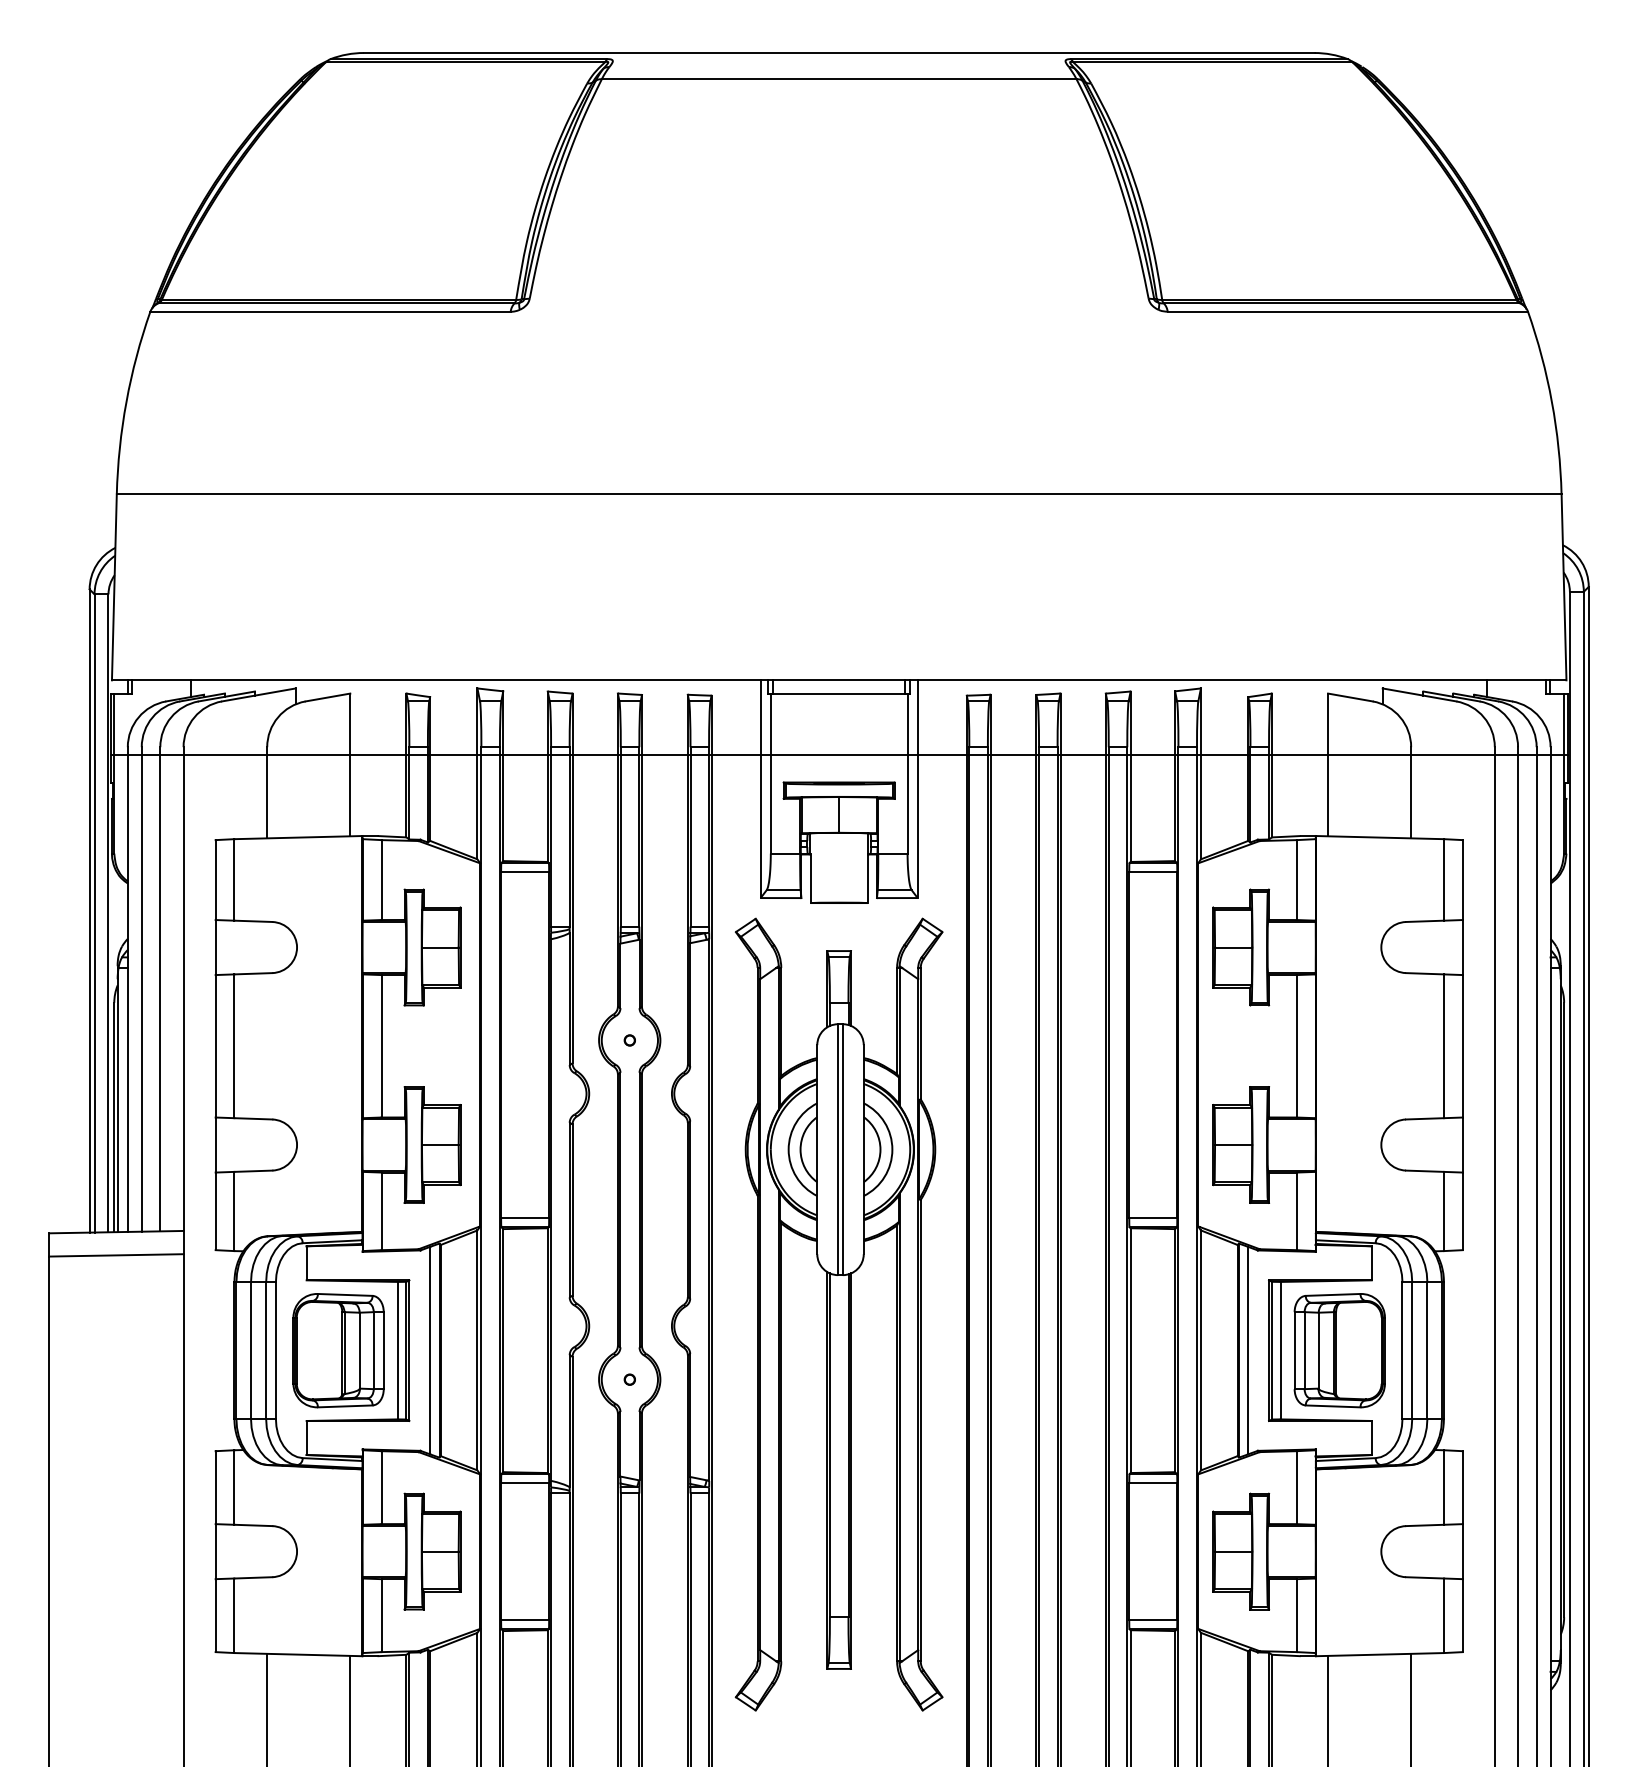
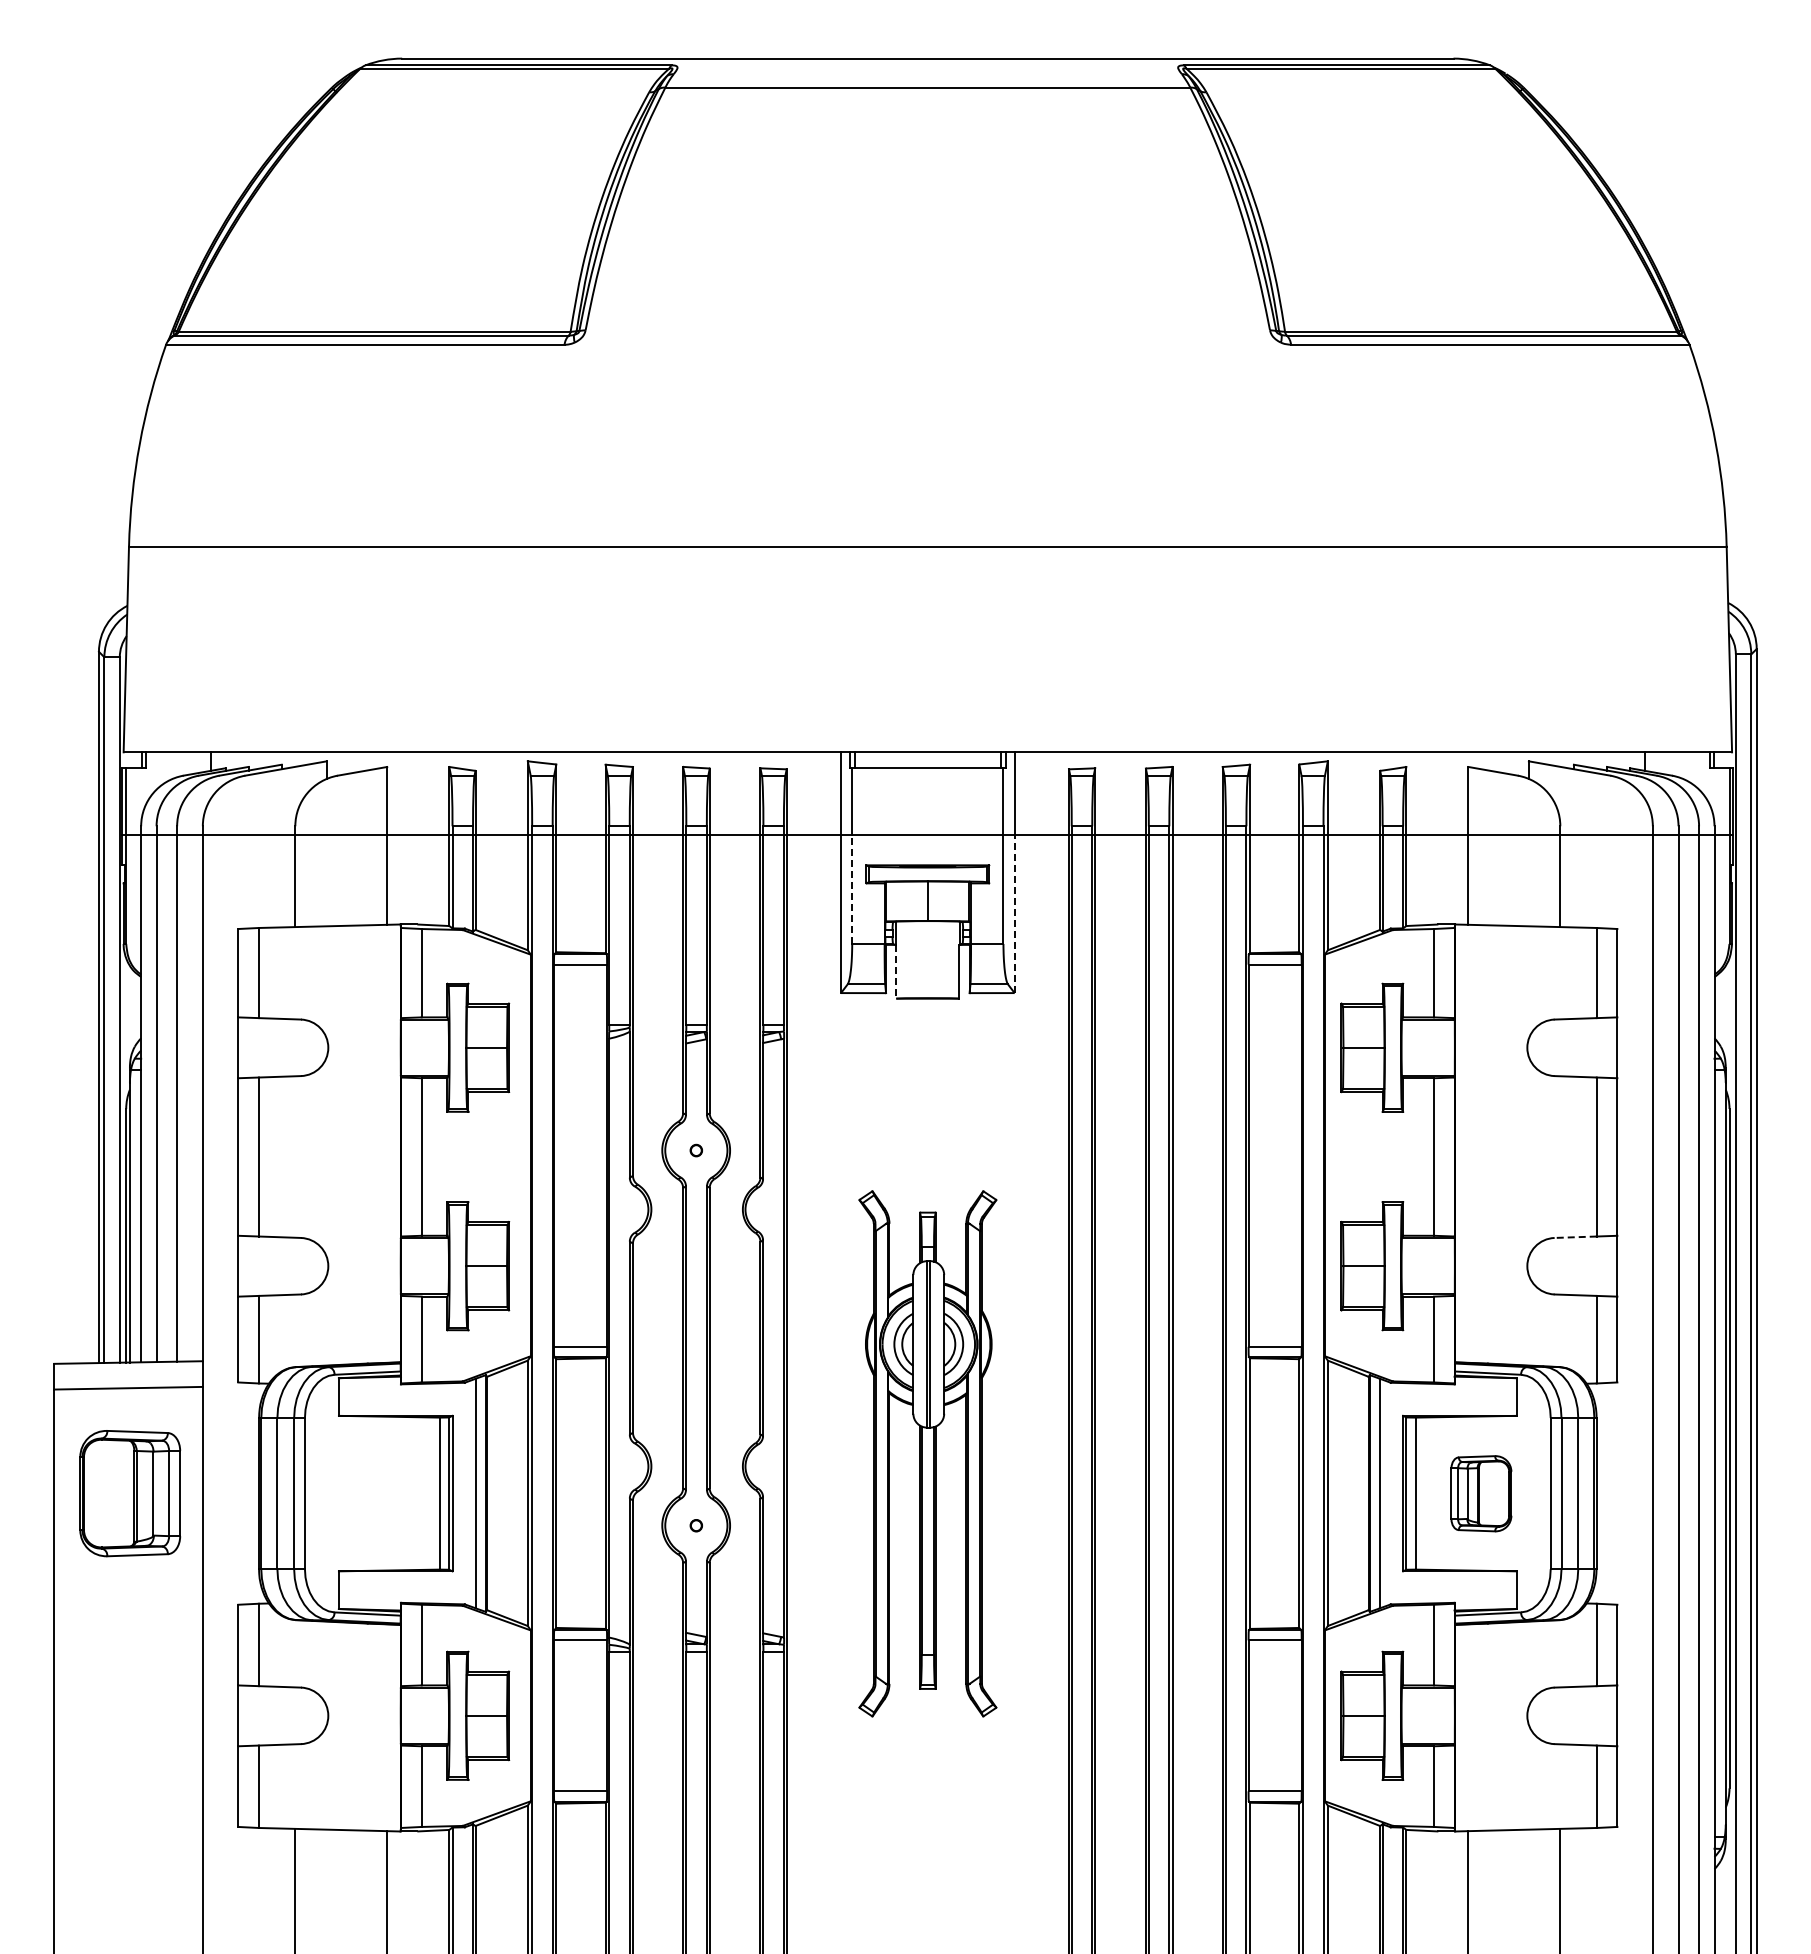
line: (771, 804) -> (852, 889), solid -> dashed
line: (917, 826) -> (1014, 913), solid -> dashed
line: (810, 878) -> (896, 971), solid -> dashed
line: (1424, 1119) -> (1575, 1237), solid -> dashed
part: (838, 1314) -> (927, 1453), size x0.6
part: (338, 1350) -> (130, 1493), moved
part: (1339, 1350) -> (1481, 1493), size x0.6

